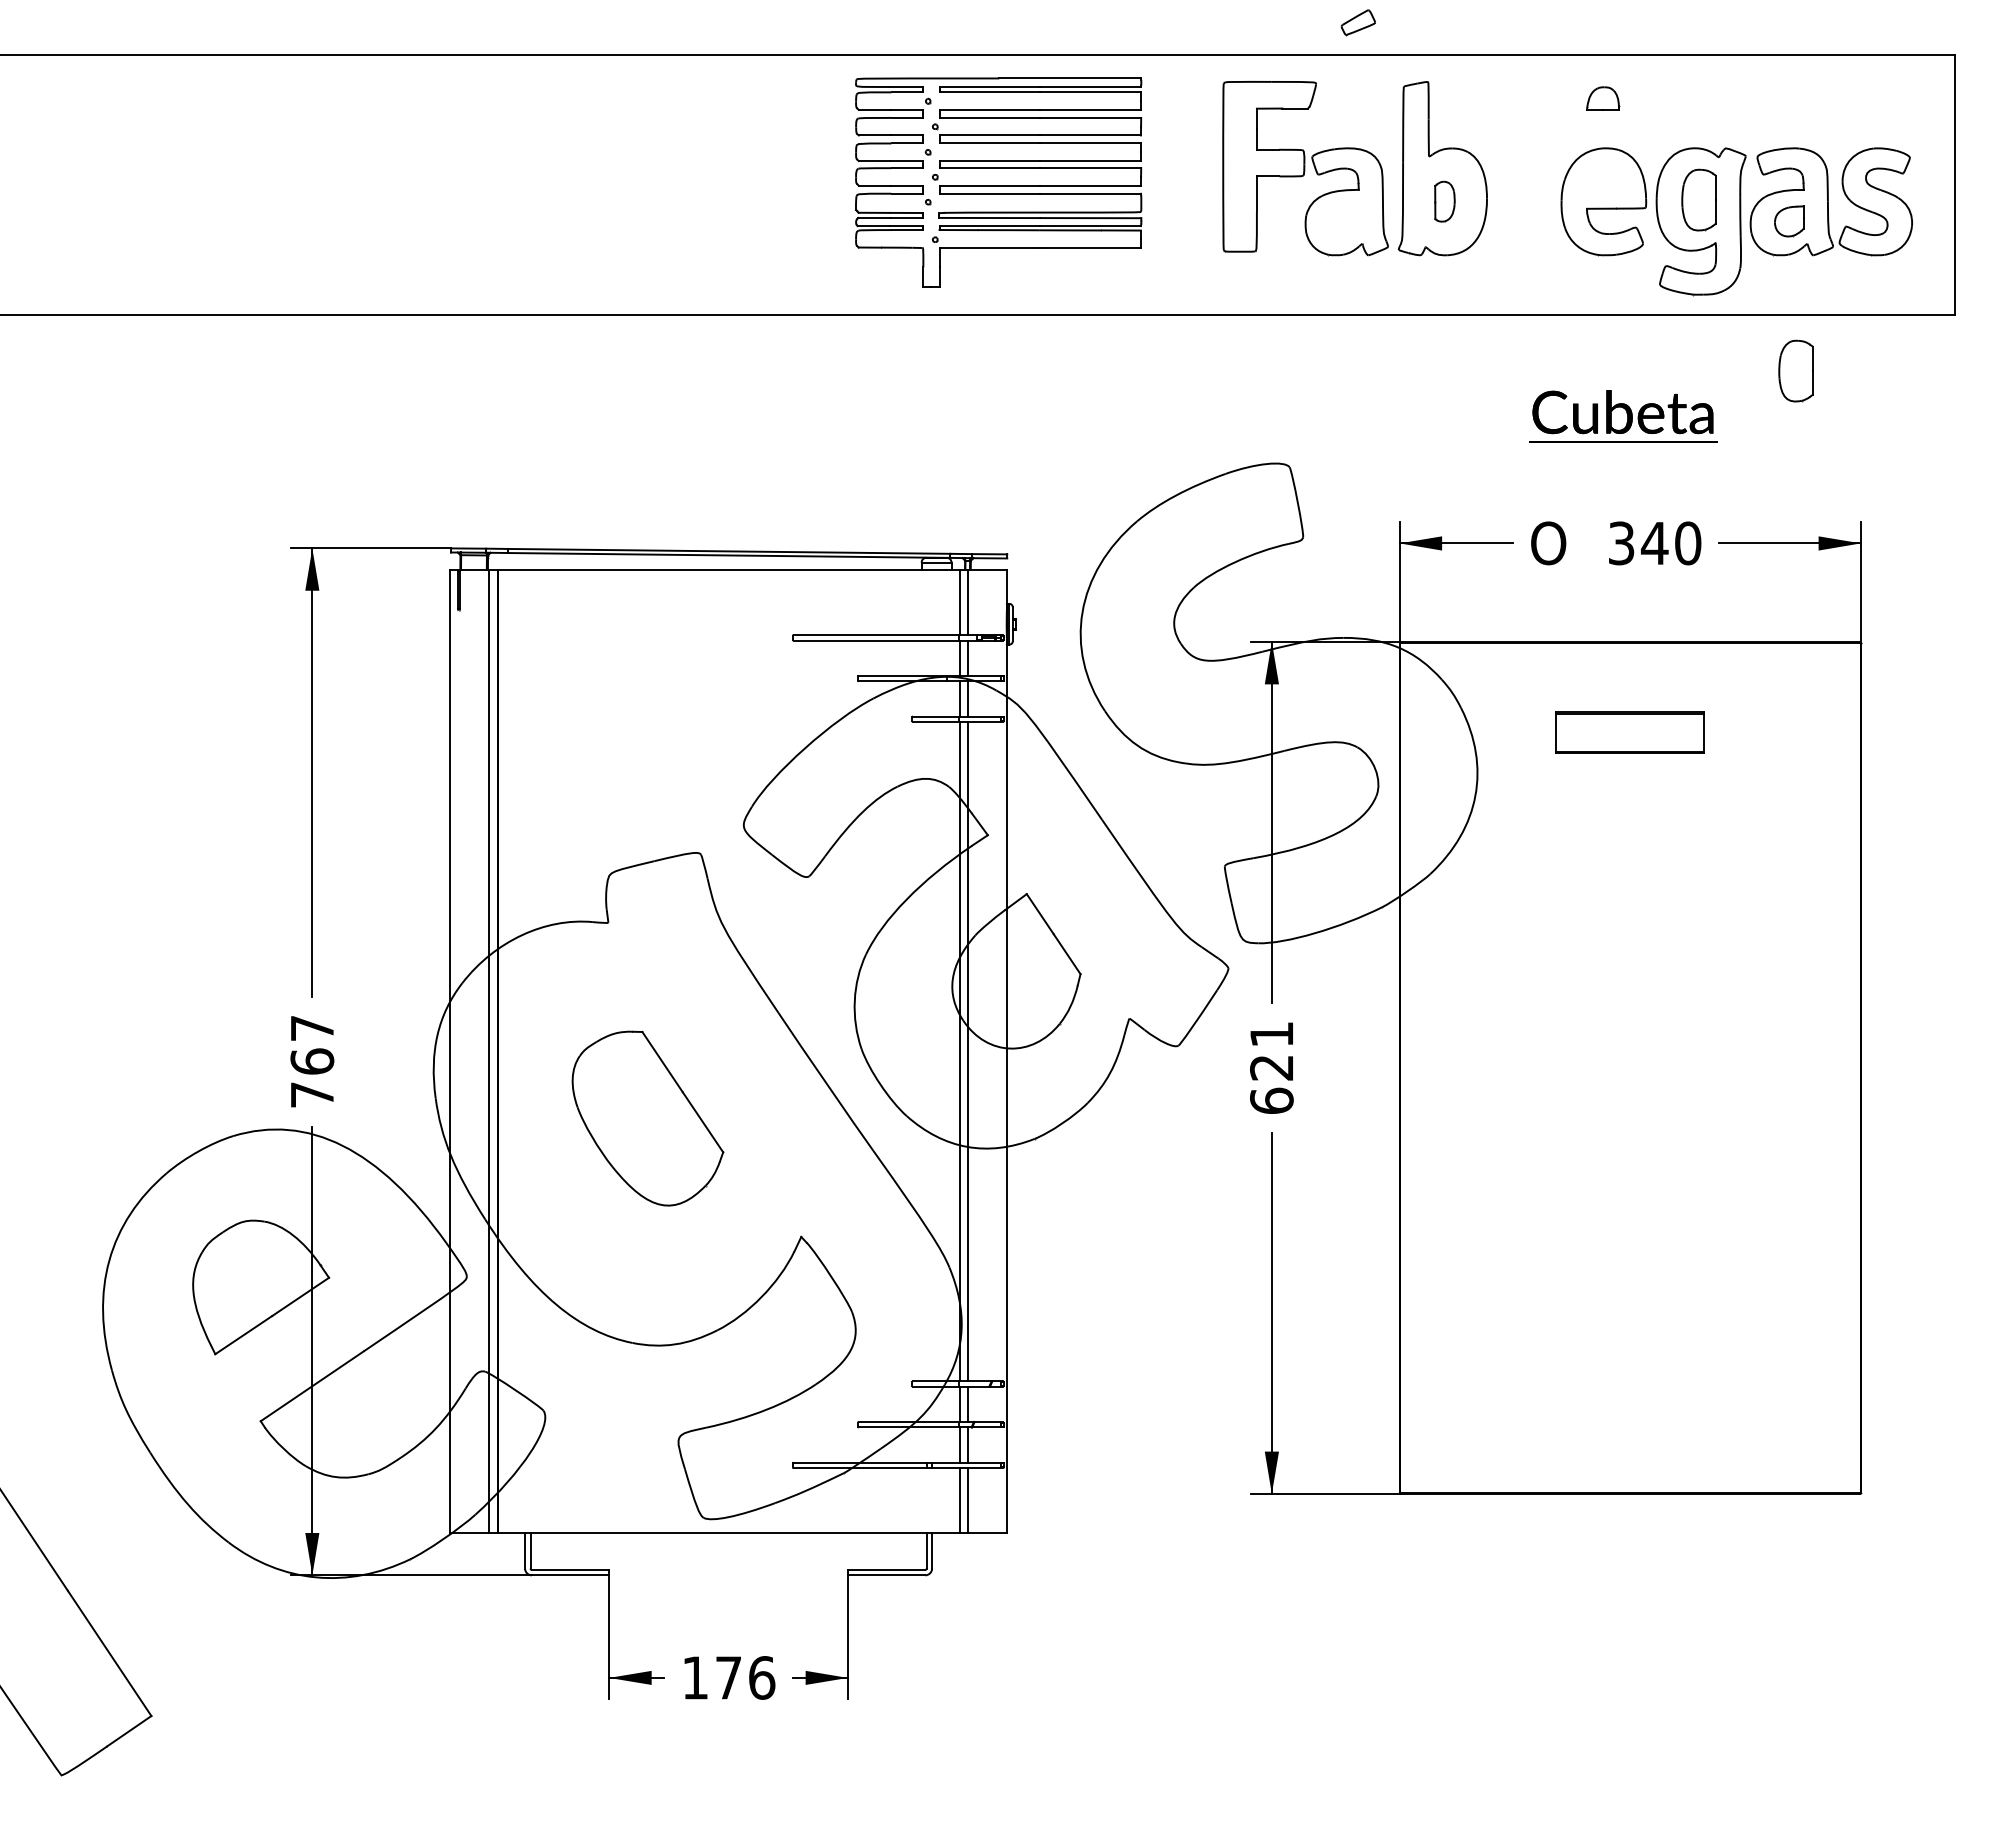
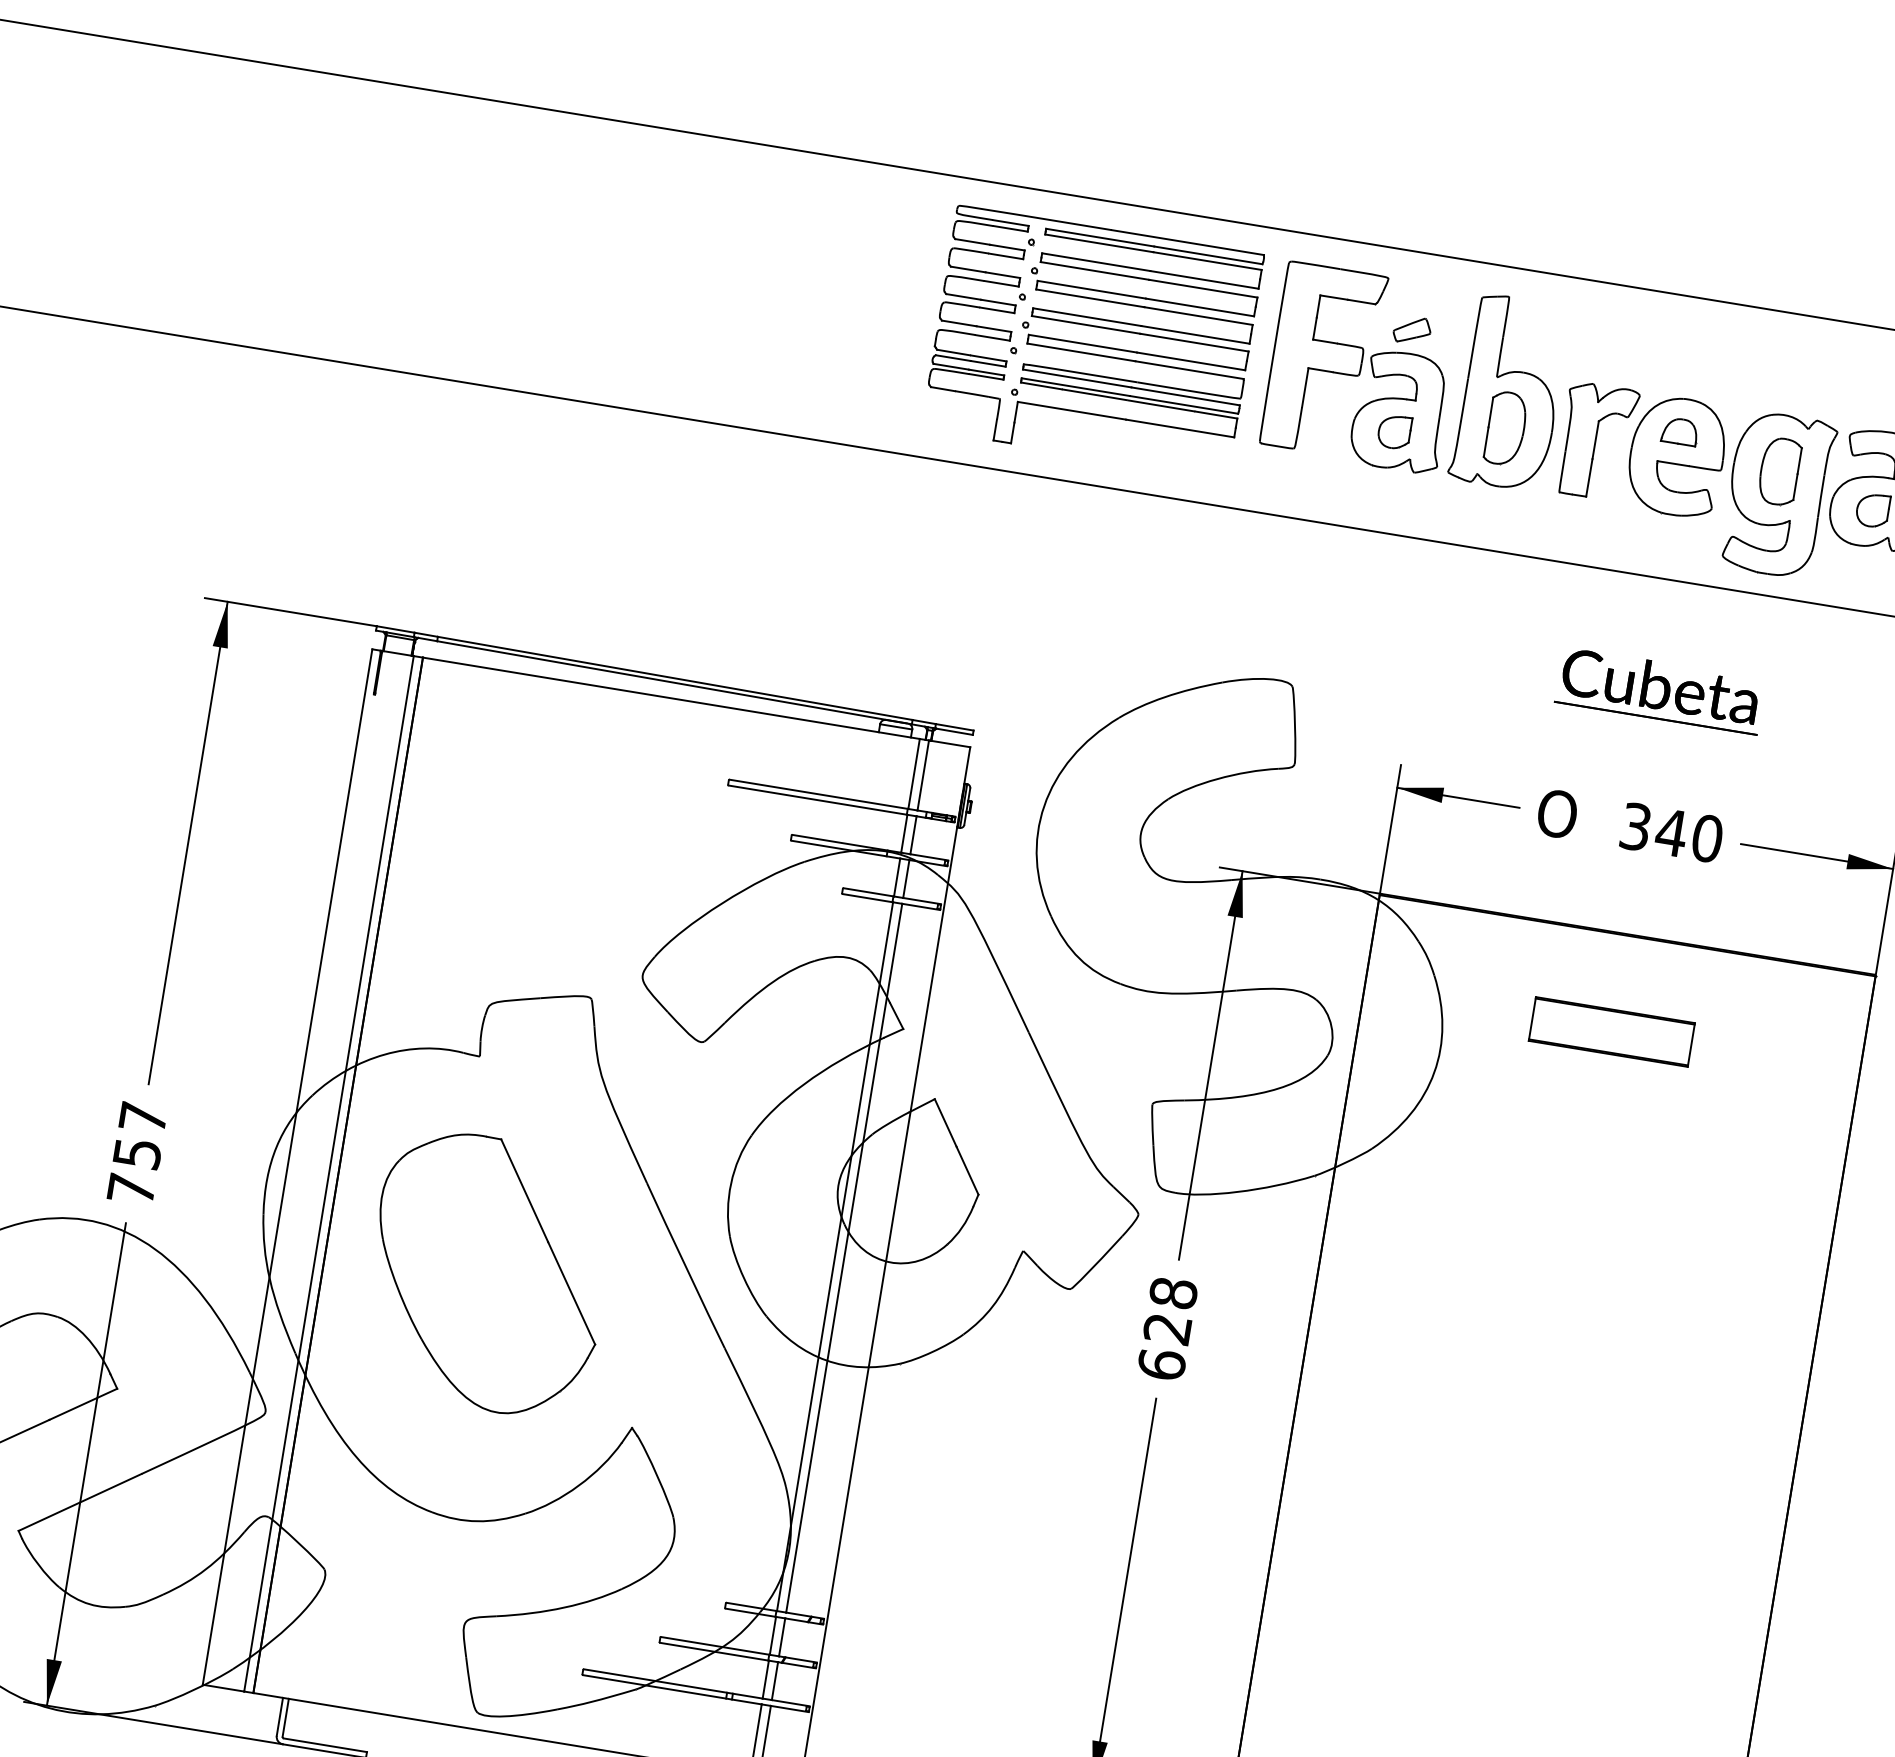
part: (1357, 22) -> (1411, 330), moved
part: (1603, 98) -> (1680, 431), moved
part: (998, 182) -> (1092, 341), moved
part: (1529, 199) -> (1597, 441), added
part: (1444, 201) -> (1505, 428), size x1.67
part: (1344, 221) -> (1394, 432), added
part: (1795, 370) -> (1853, 671), removed
text: (1271, 1034) -> (1173, 1293), 621 -> 628
text: (312, 1061) -> (137, 1153), 767 -> 757
part: (647, 1118) -> (487, 1273), size x1.43

